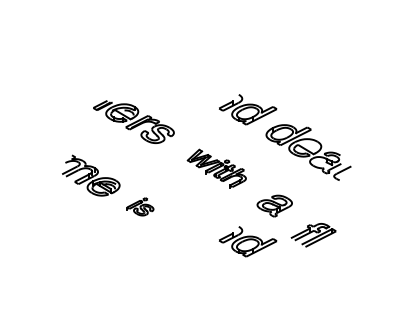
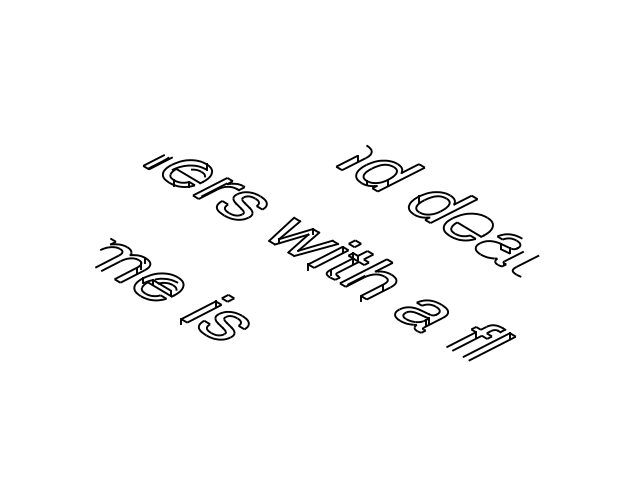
part: (216, 168) -> (332, 258), size x1.43
part: (140, 206) -> (215, 317), size x1.67
part: (313, 235) -> (481, 343), moved
part: (248, 241) -> (381, 370), removed

